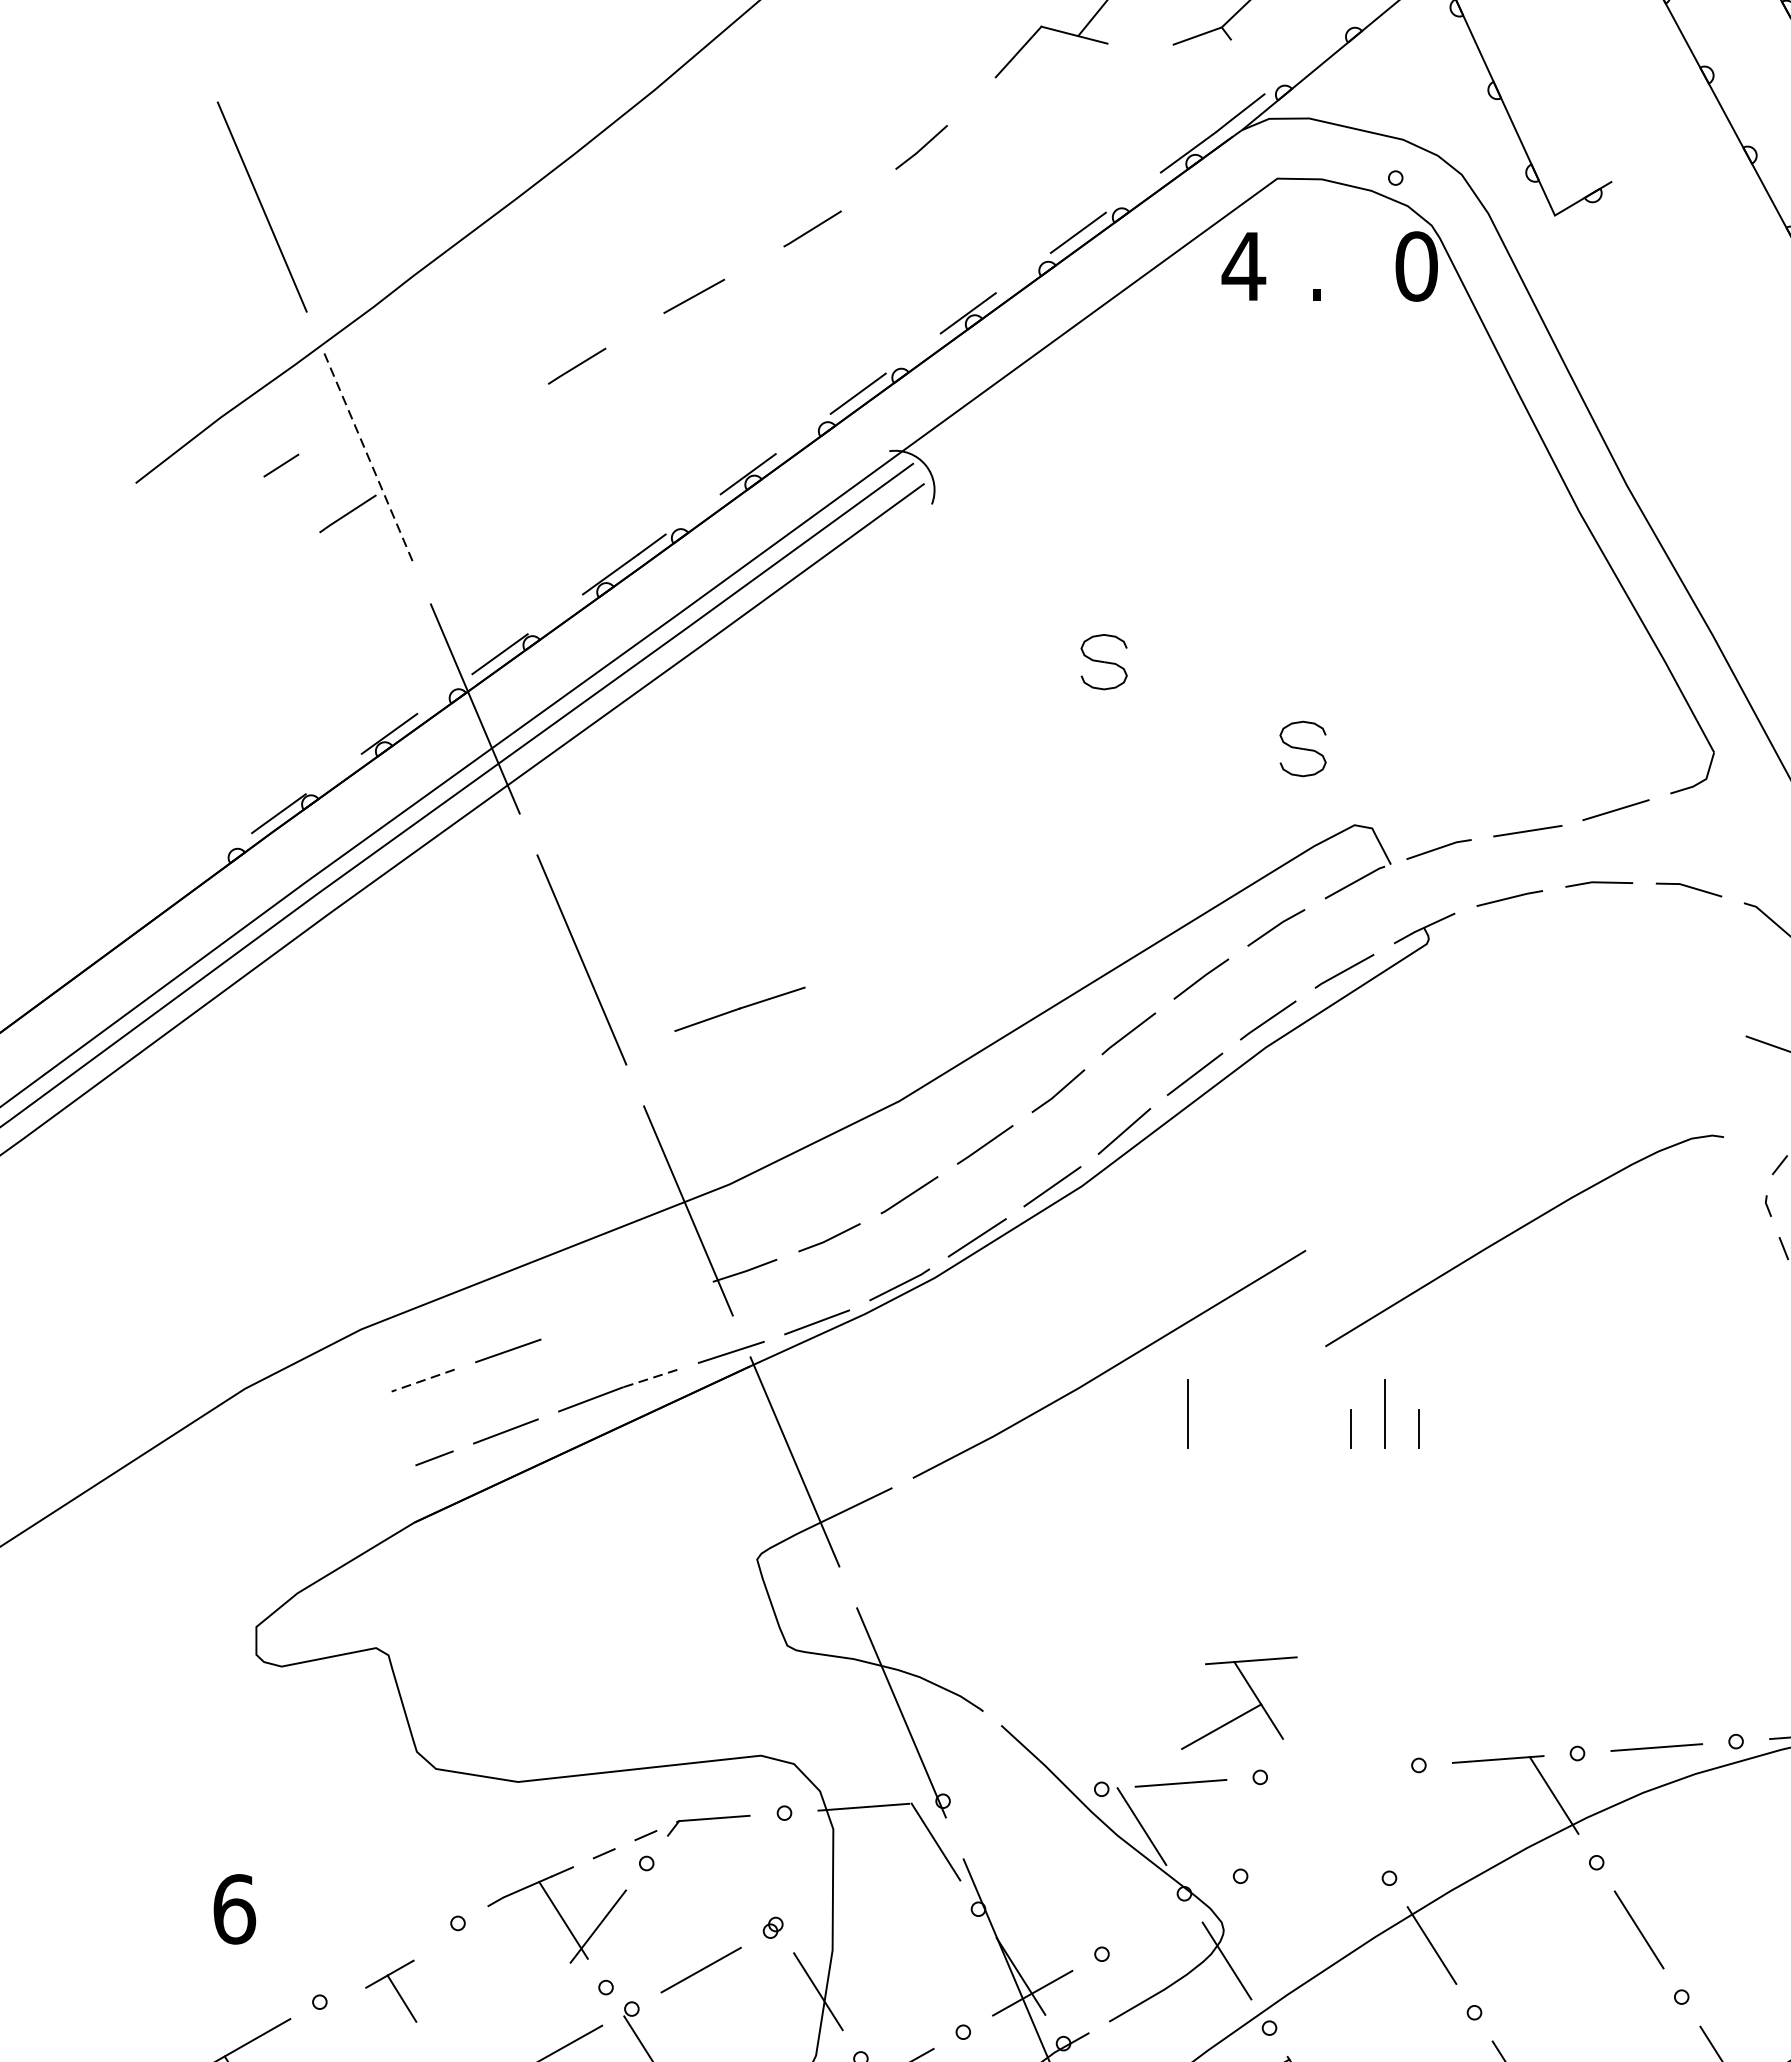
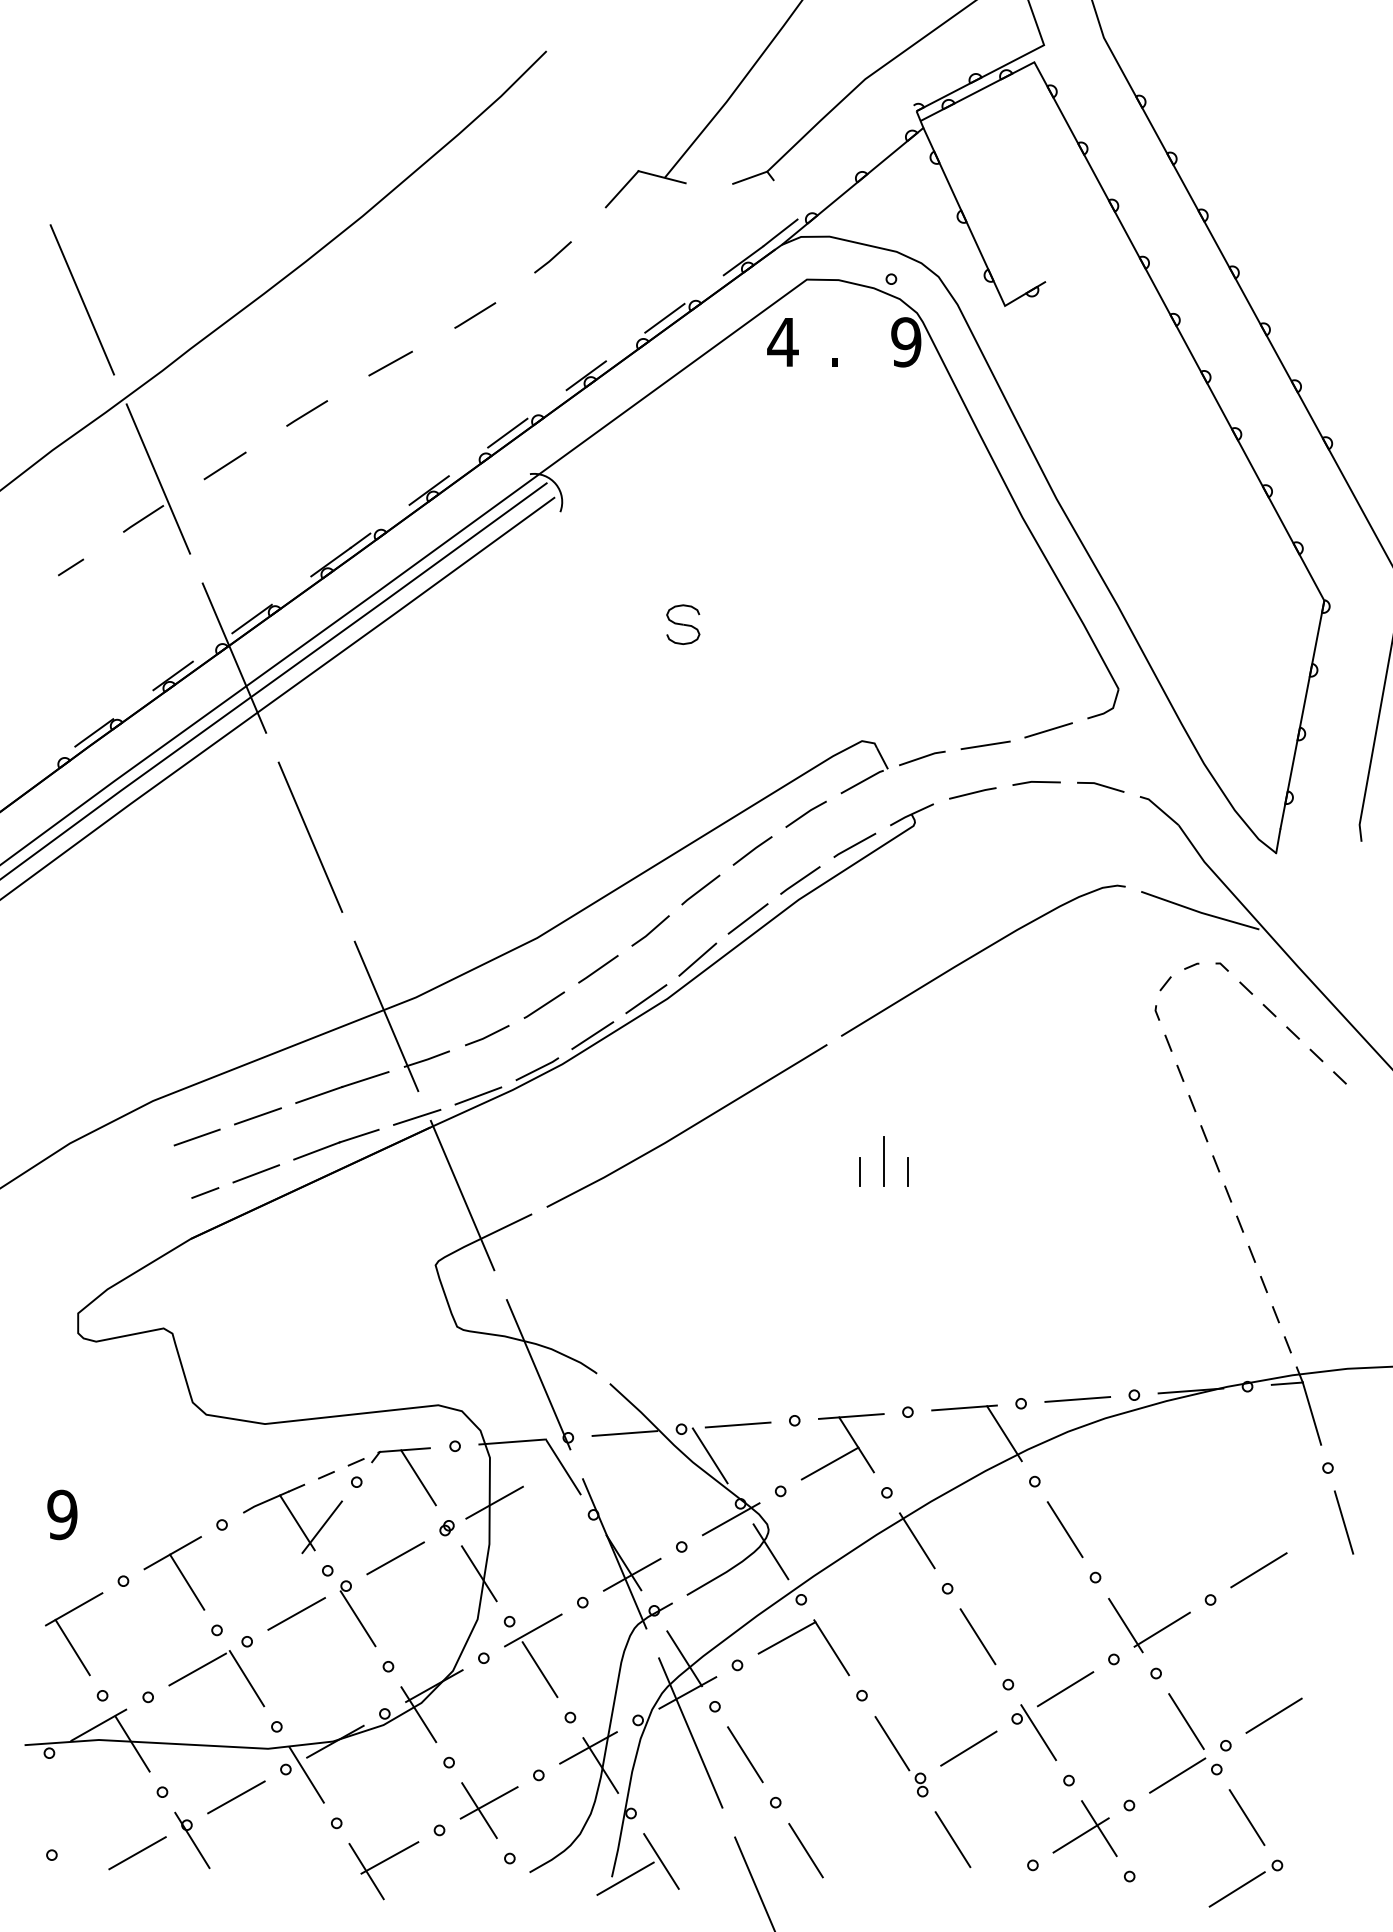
text: (1416, 266) -> (906, 342), 0 -> 9
line: (461, 439) -> (224, 465), added
line: (368, 458) -> (158, 479), dashed -> solid
line: (282, 465) -> (71, 567), moved
part: (1303, 748) -> (825, 686), removed
line: (740, 1009) -> (342, 1087), moved
curve: (1519, 1230) -> (979, 953), moved
line: (649, 1379) -> (358, 1136), dashed -> solid
line: (423, 1380) -> (197, 1137), dashed -> solid
line: (1187, 1414) -> (742, 1161), removed
part: (1243, 1712) -> (845, 1453), moved
line: (1021, 1795) -> (624, 1433), added
line: (733, 1856) -> (418, 1477), added
line: (839, 1891) -> (494, 1502), added
text: (234, 1908) -> (62, 1514), 6 -> 9
line: (1170, 1915) -> (730, 1519), added
part: (391, 1991) -> (174, 1573), size x1.67

